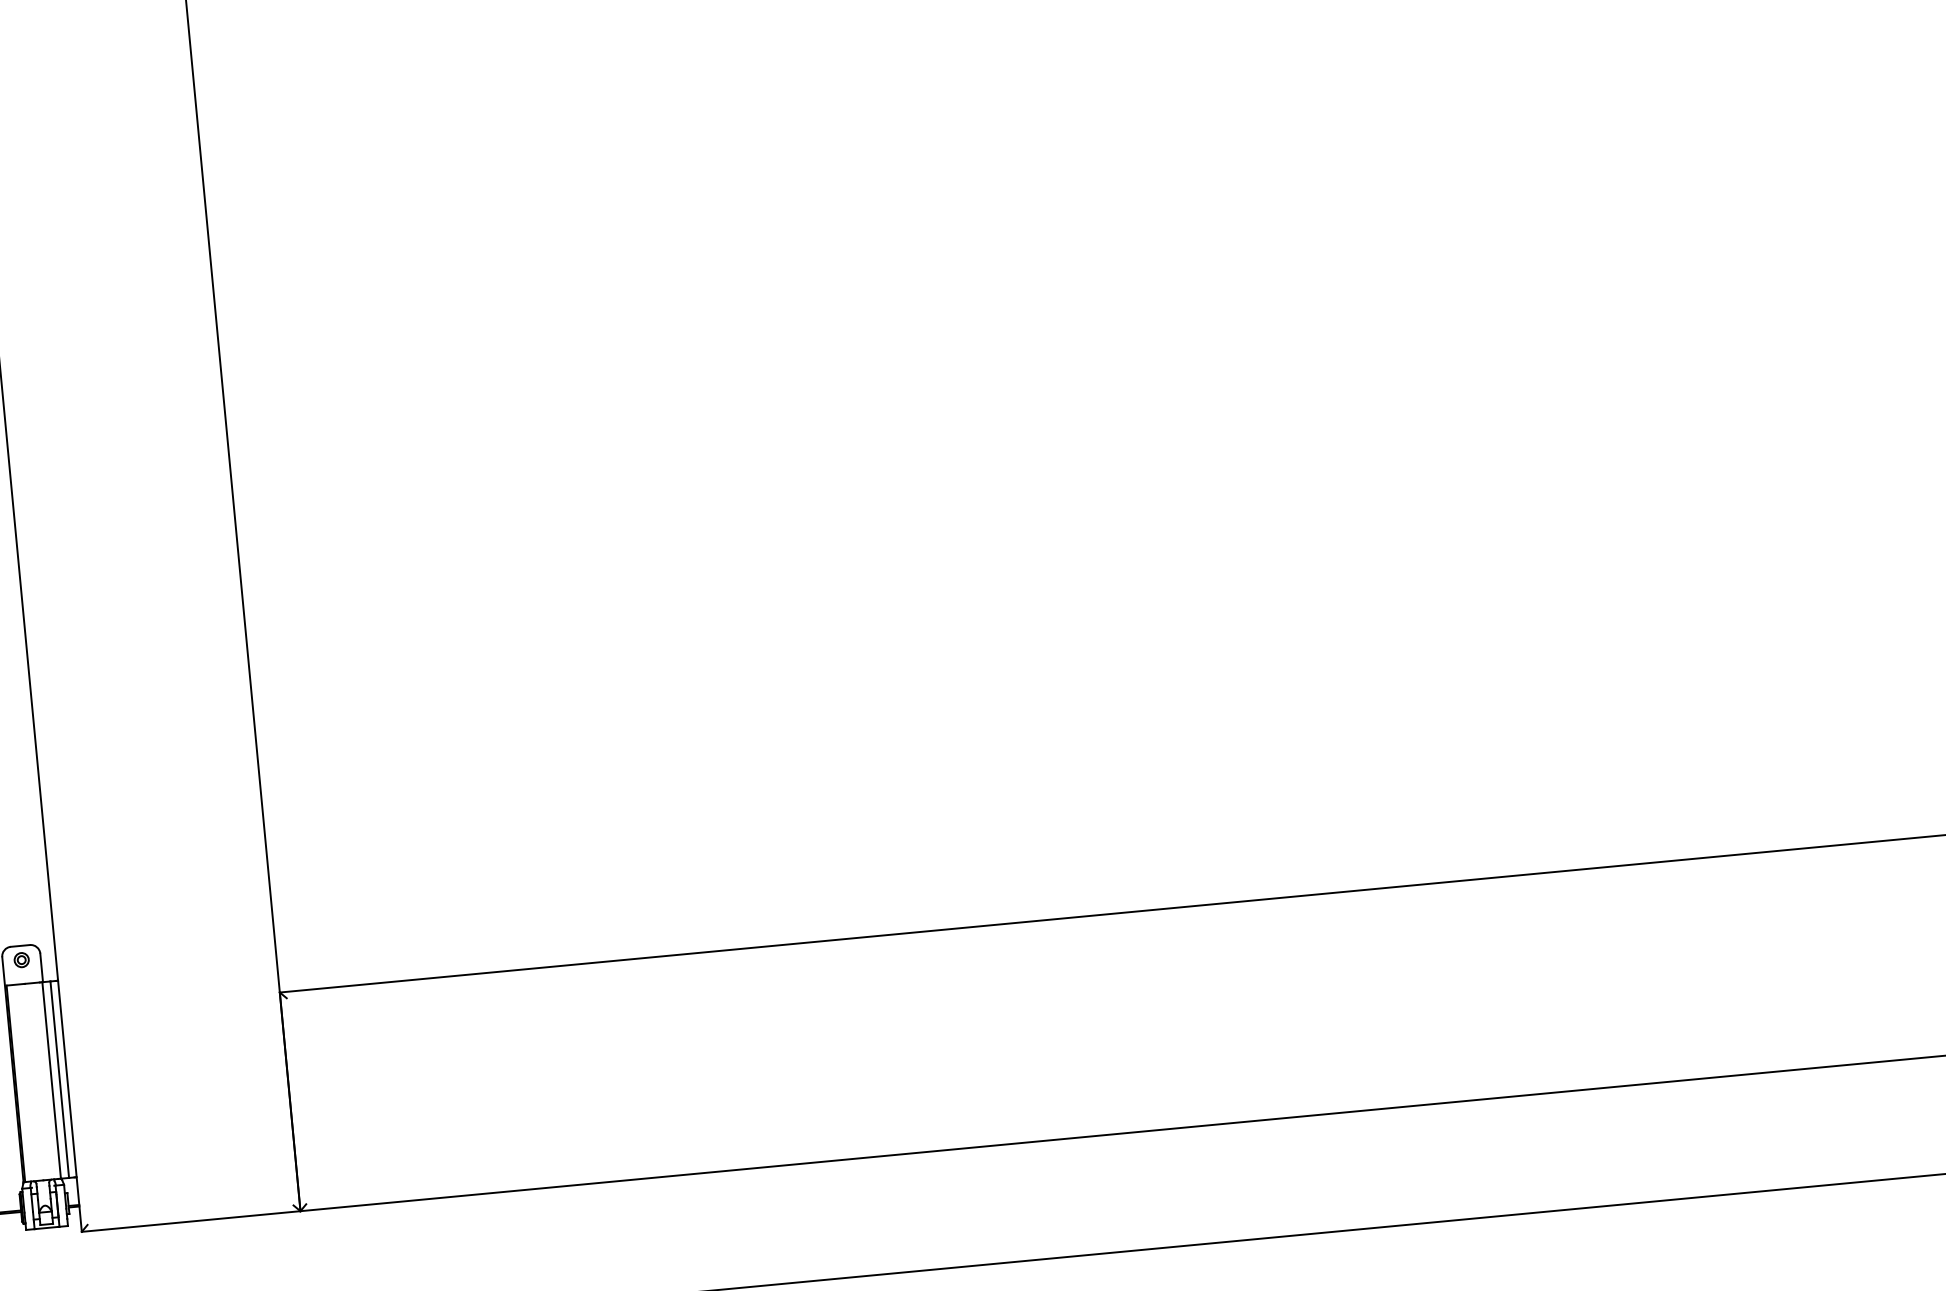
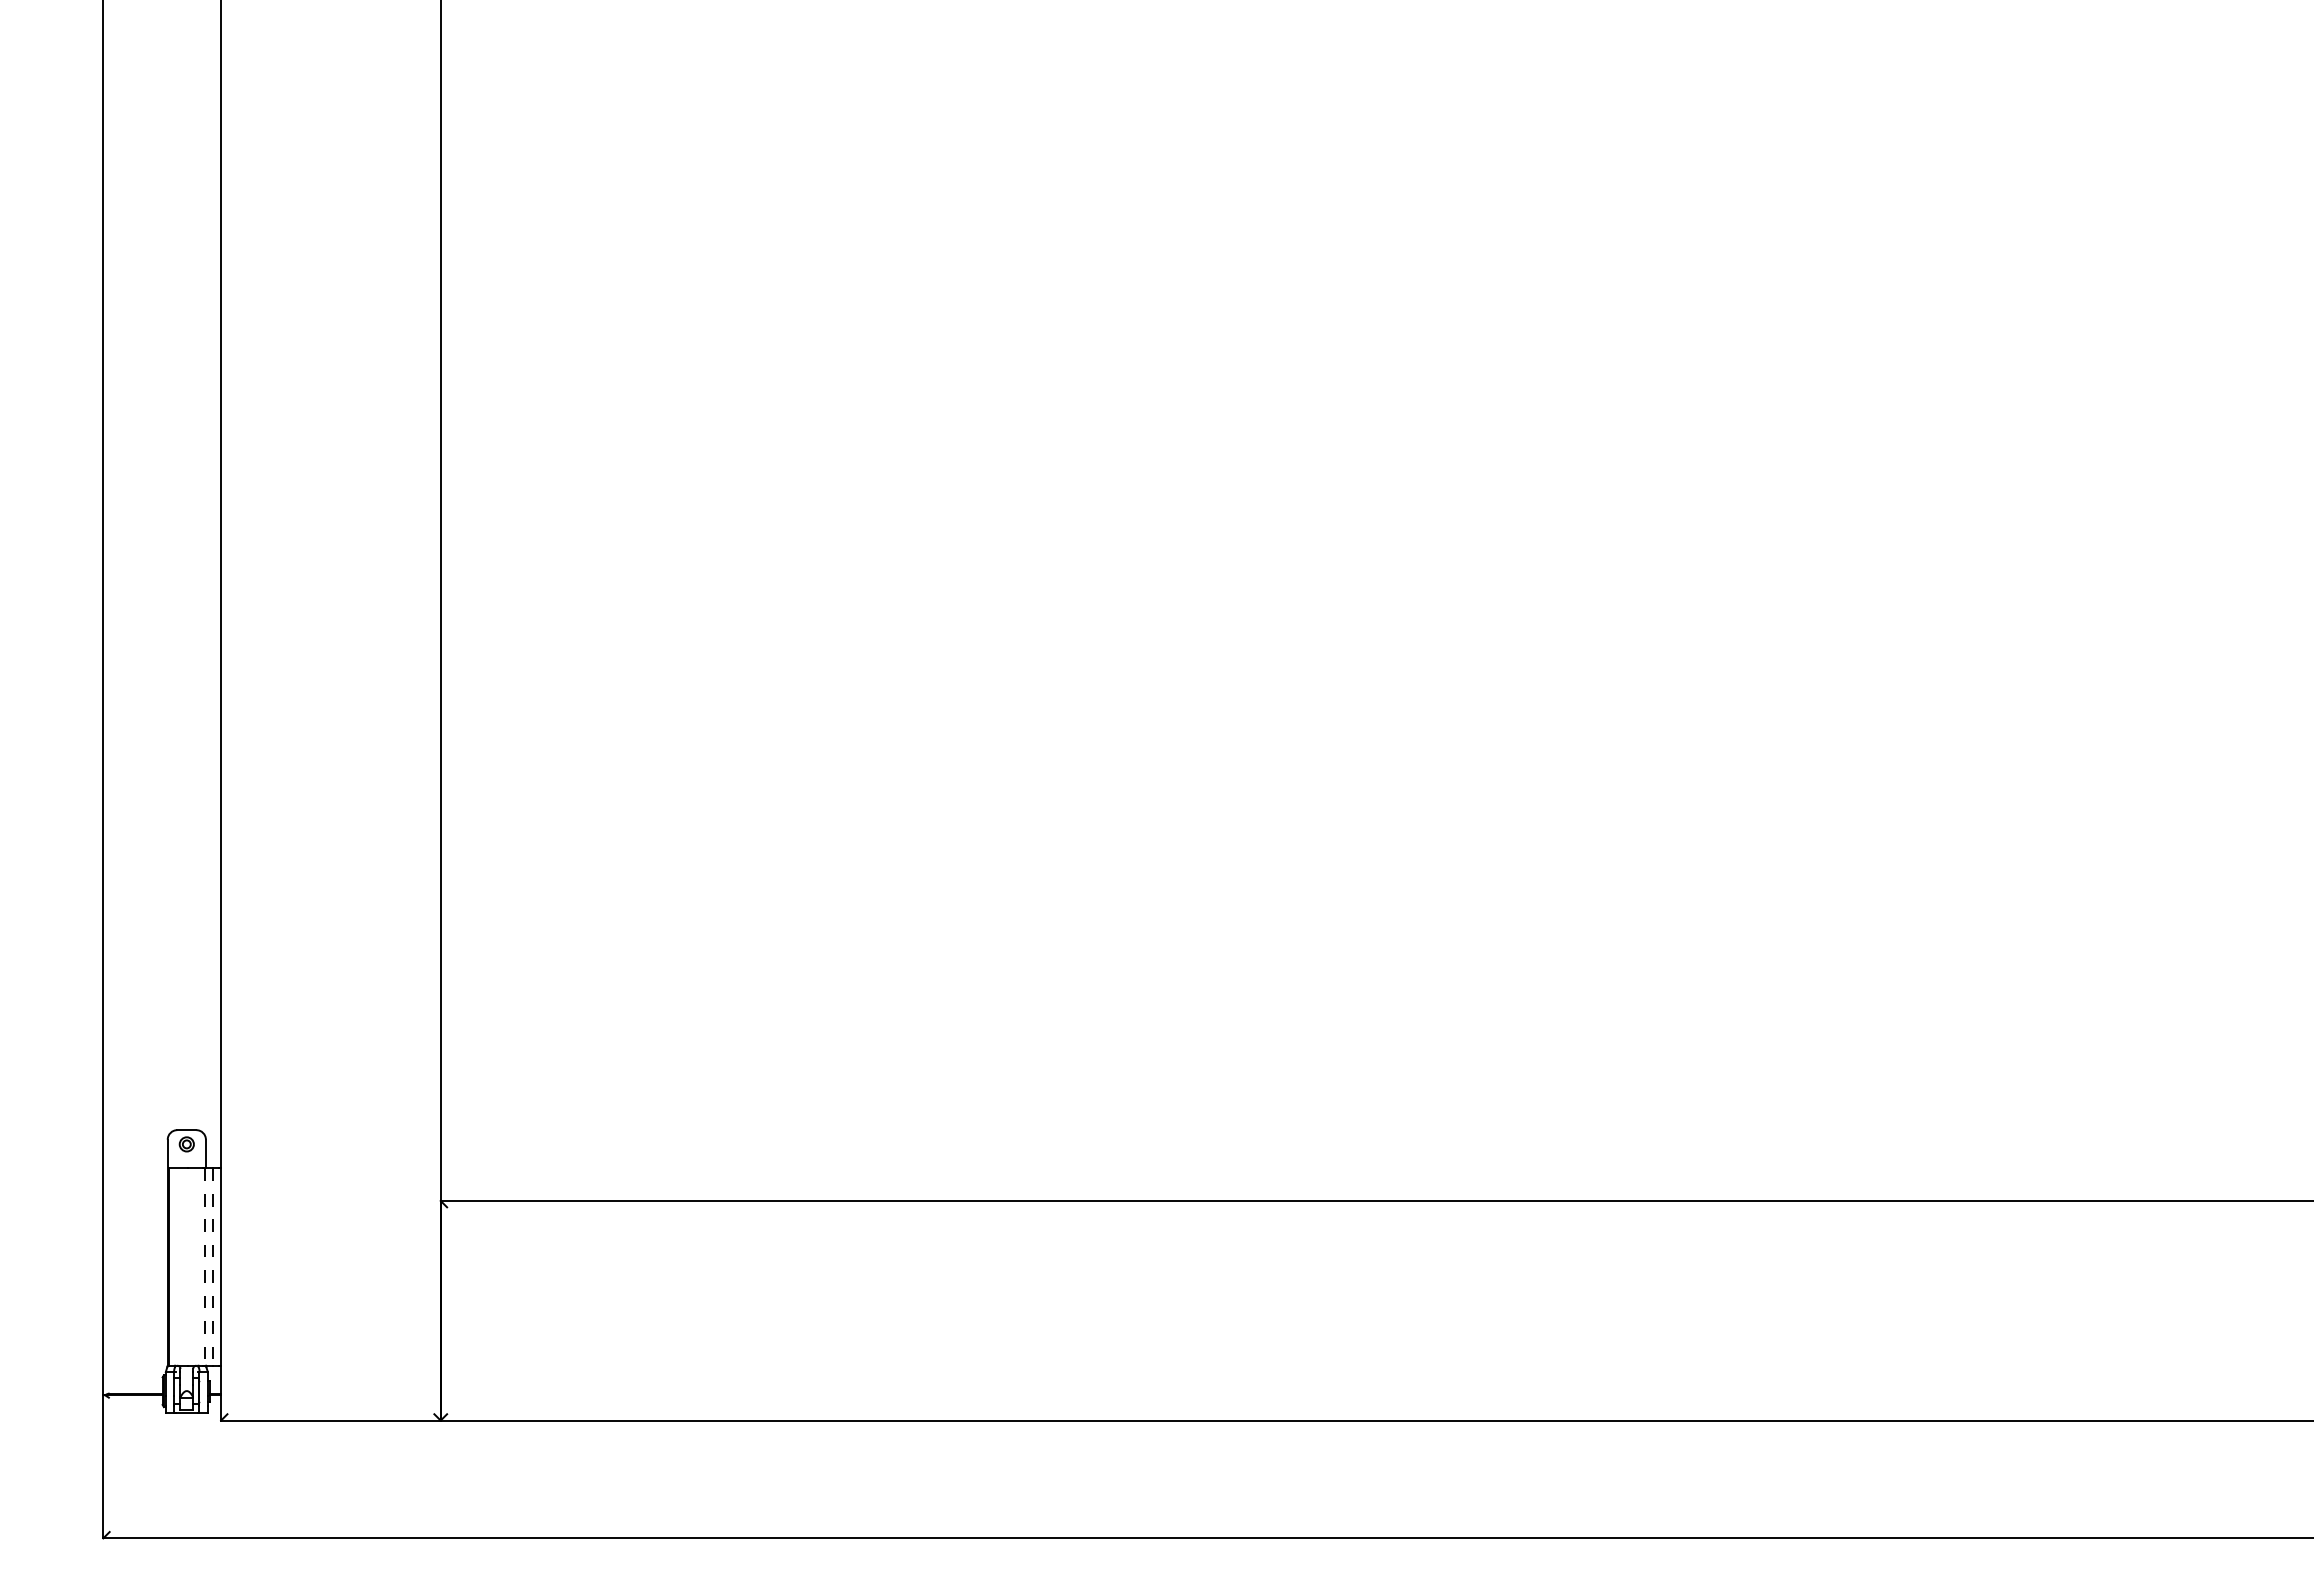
line: (51, 1080) -> (205, 1267), solid -> dashed
line: (59, 1080) -> (213, 1267), solid -> dashed

